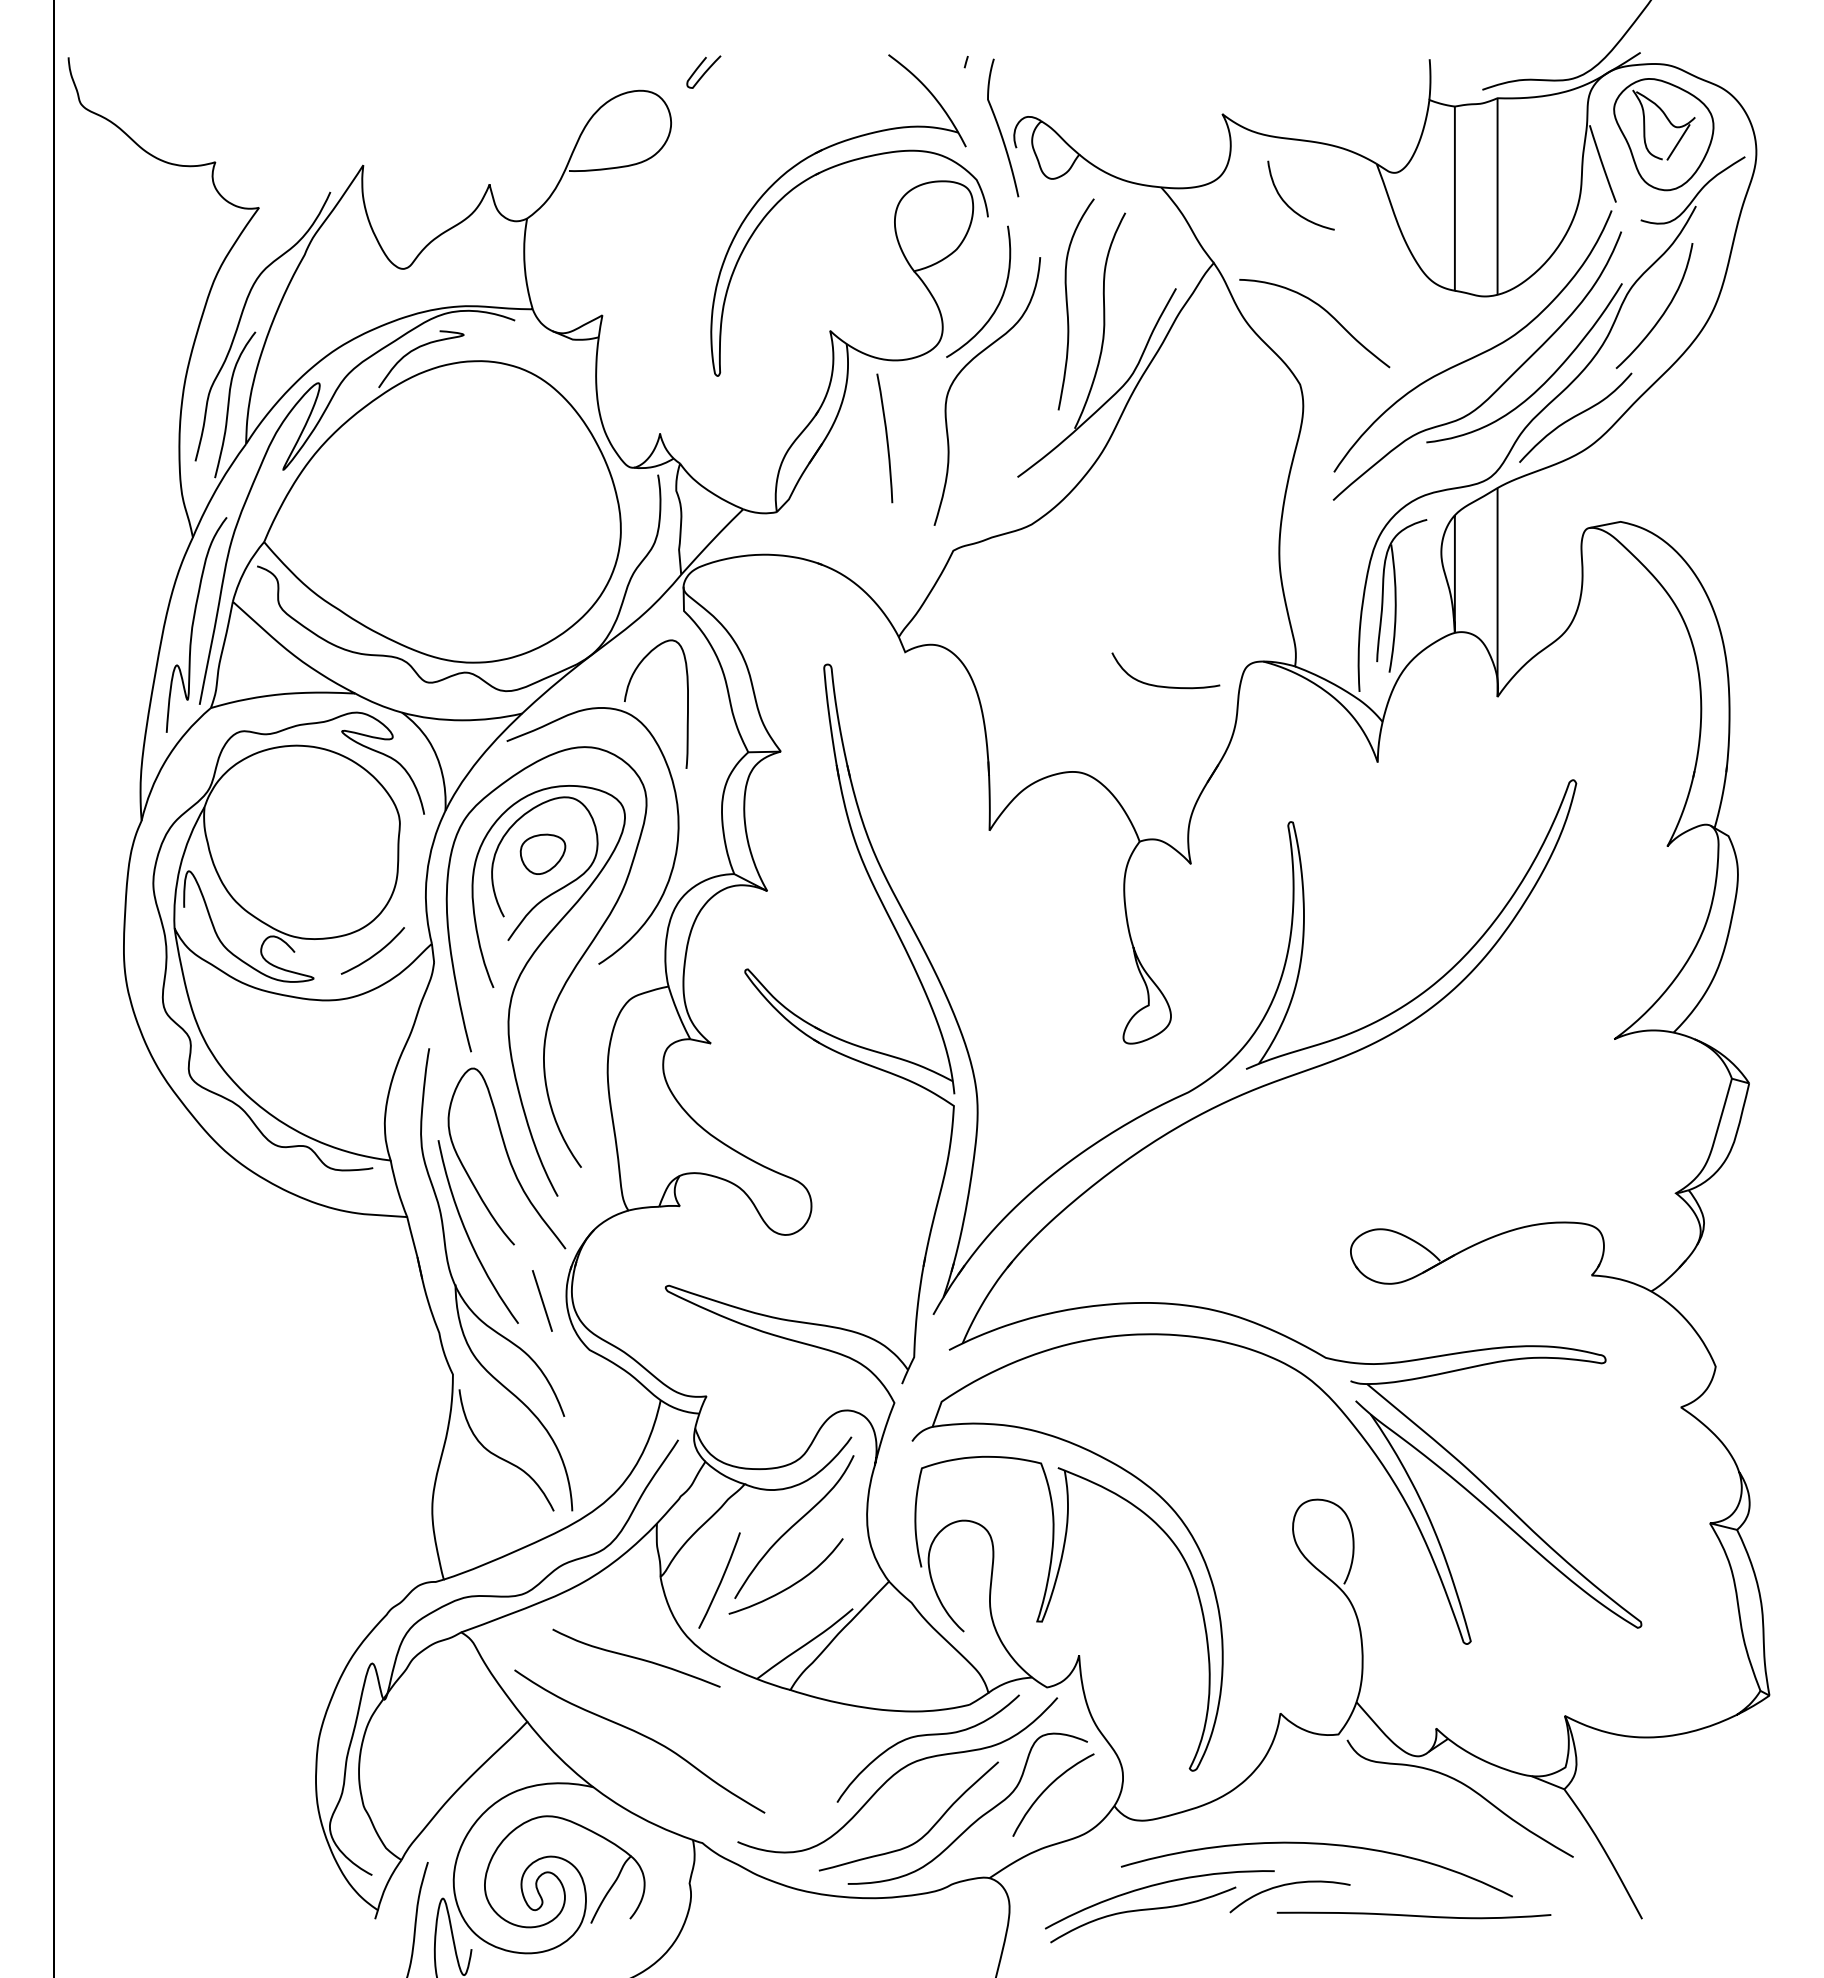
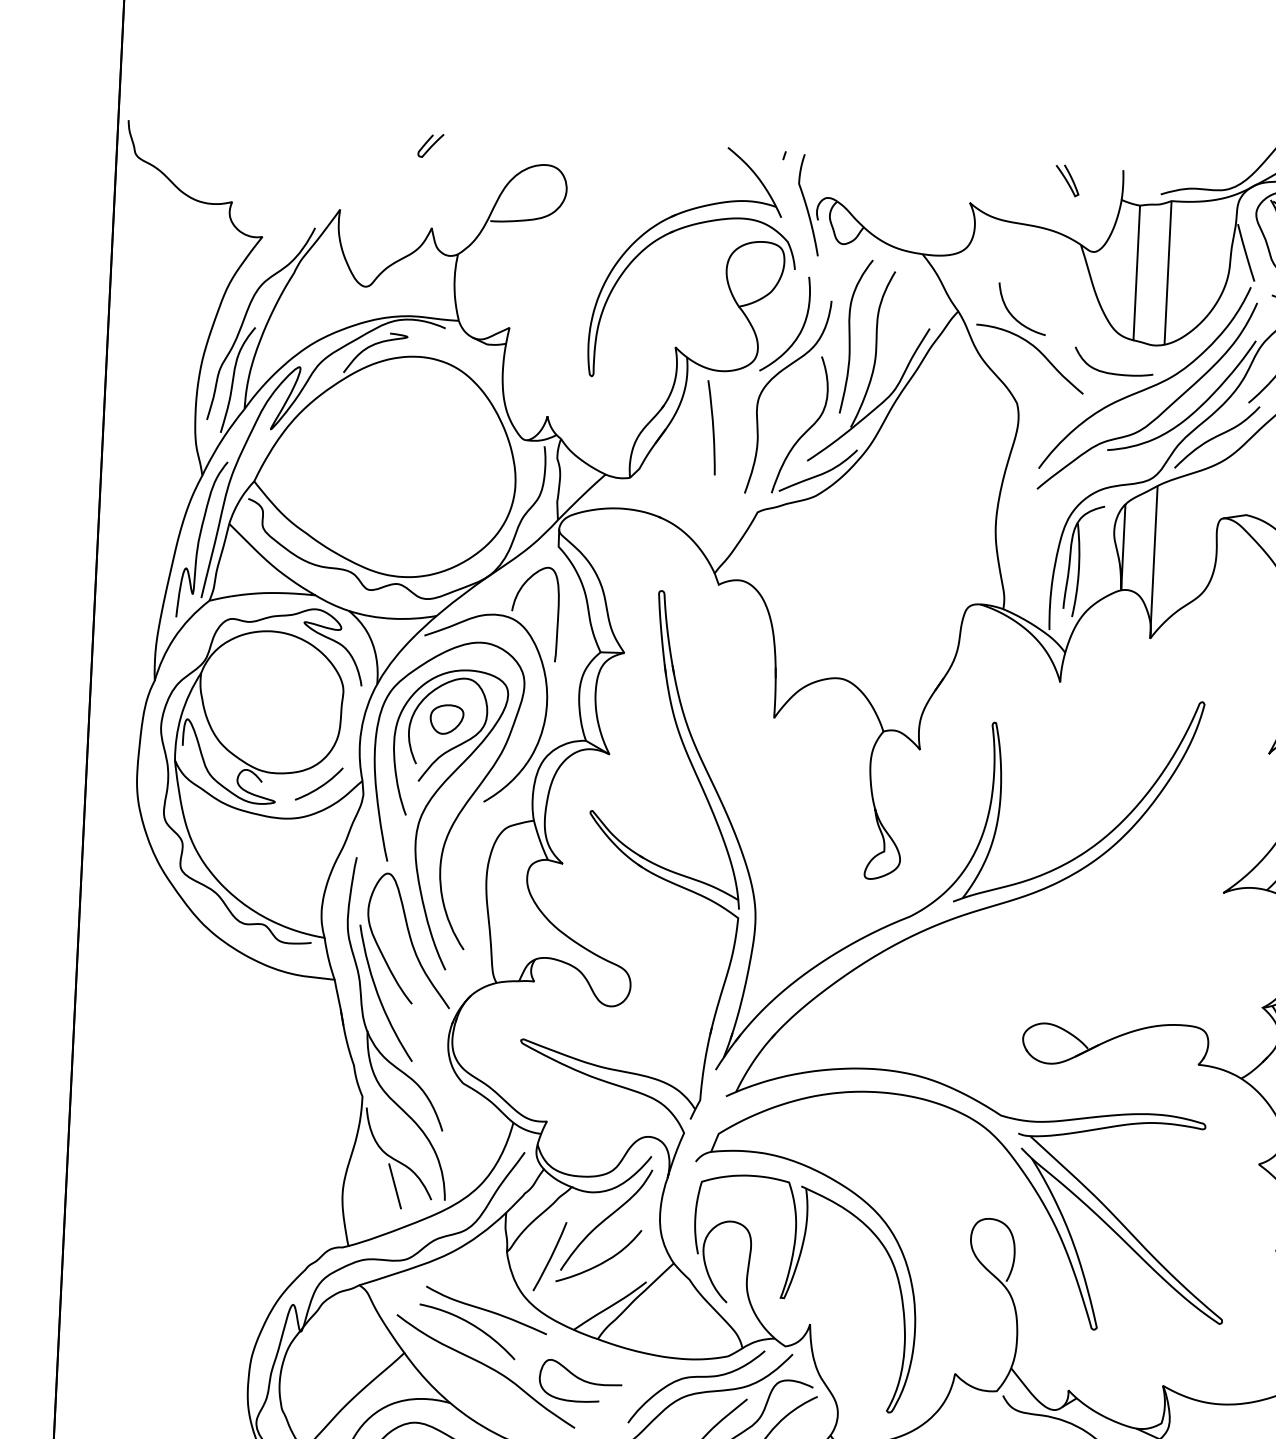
curve: (704, 71) -> (431, 145), moved
curve: (1353, 77) -> (1067, 180), added
curve: (1290, 206) -> (1014, 316), moved
part: (1027, 428) -> (816, 425), added
curve: (1162, 685) -> (1111, 372), moved
line: (541, 1300) -> (394, 1185), moved
curve: (615, 1678) -> (470, 1324), added
curve: (770, 1747) -> (581, 1380), added

